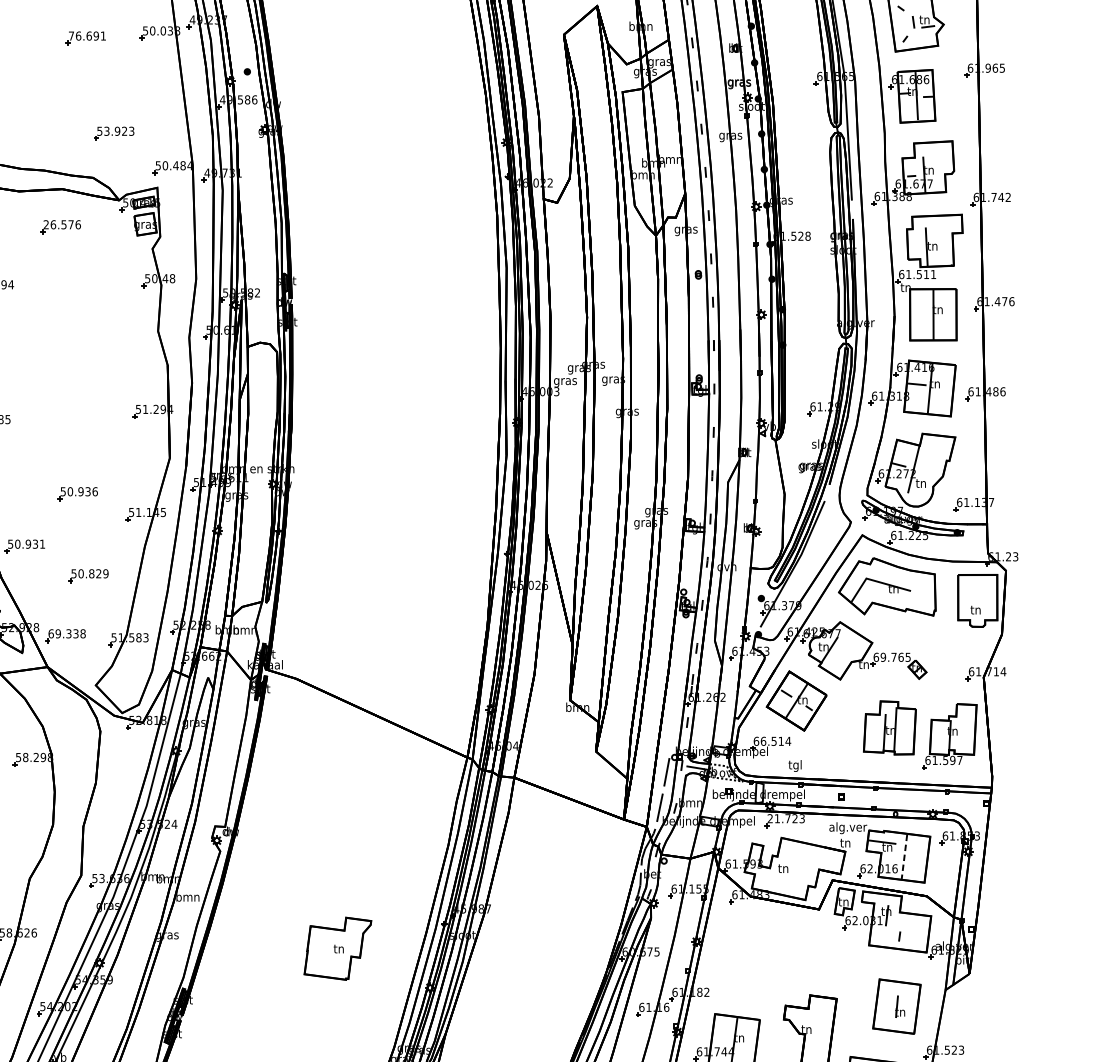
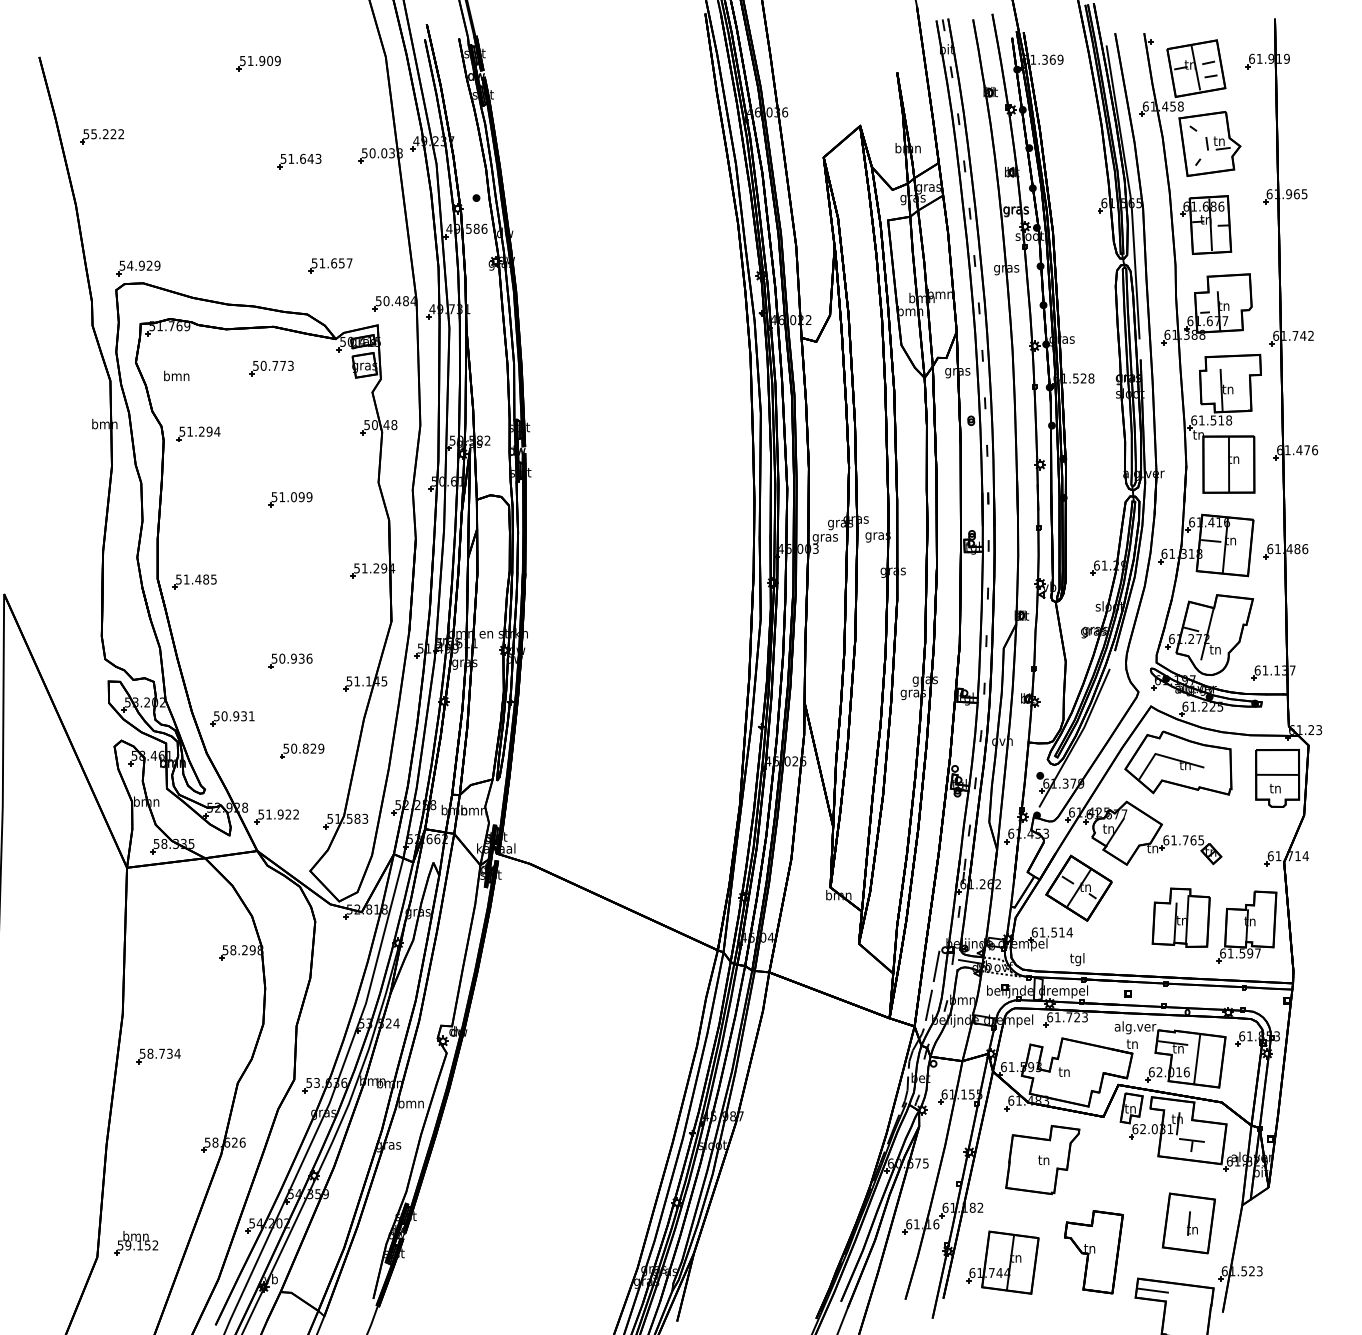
text: (86, 35) -> (300, 158), 76.691 -> 51.643
text: (118, 131) -> (335, 263), 53.923 -> 51.657
text: (62, 224) -> (273, 365), 26.576 -> 50.773
text: (933, 274) -> (1229, 420), 61.511 -> 61.518
part: (77, 346) -> (290, 499), added
line: (977, 597) -> (1277, 774), added
text: (66, 633) -> (278, 814), 69.338 -> 51.922
text: (883, 657) -> (1174, 840), 69.765 -> 61.765
text: (763, 741) -> (1042, 932), 66.514 -> 61.514
text: (770, 818) -> (1050, 1017), 21.723 -> 61.723
line: (904, 857) -> (1197, 1059), dashed -> solid
line: (899, 930) -> (1191, 1140), added
part: (337, 949) -> (1042, 1160), moved

